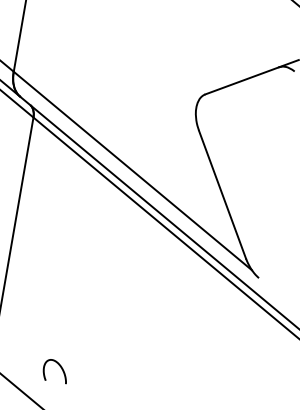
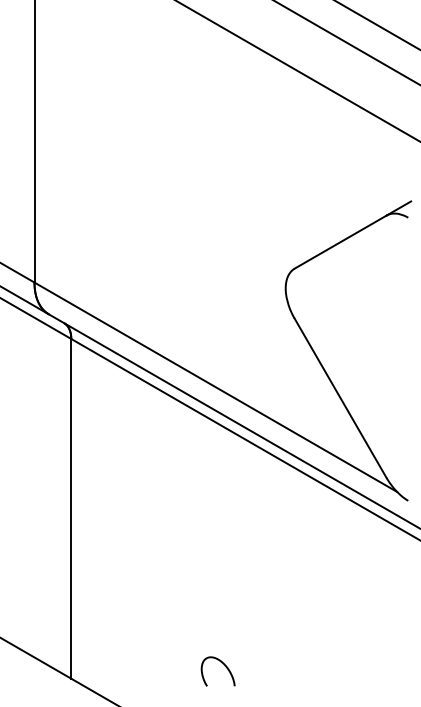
curve: (59, 365) -> (221, 663), moved

